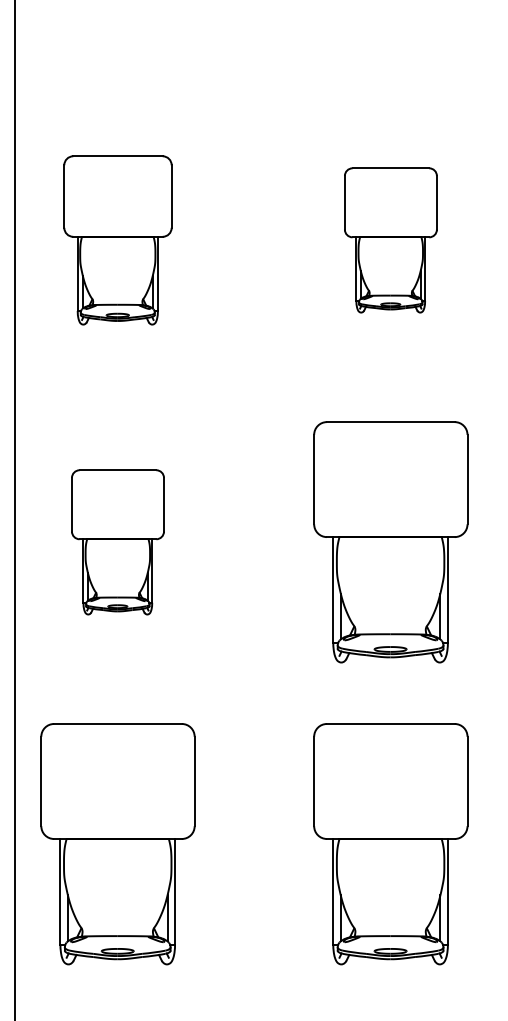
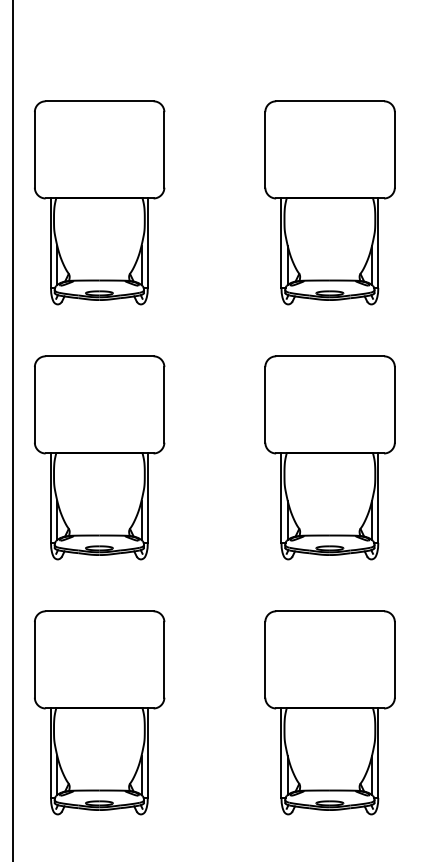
part: (117, 240) -> (99, 202), size x1.43
part: (390, 240) -> (329, 202), size x1.67
part: (117, 542) -> (99, 458), size x1.67

